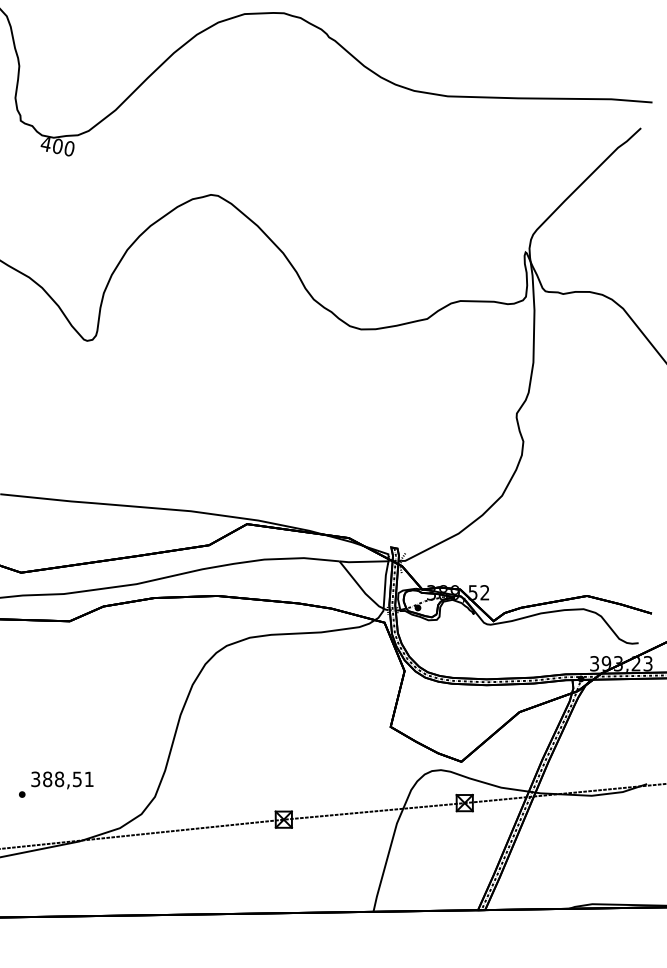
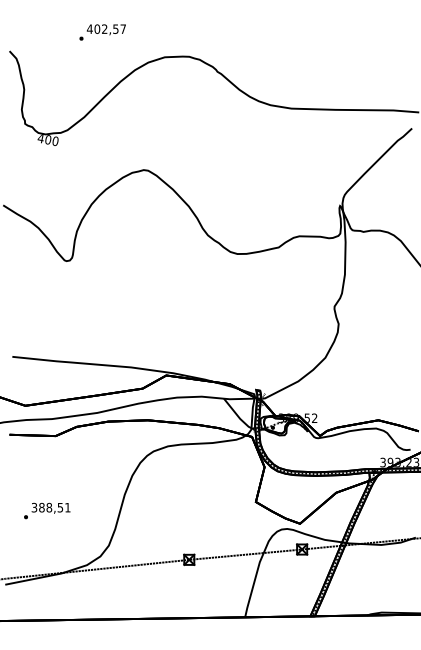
text: (56, 783) -> (47, 510), moved

